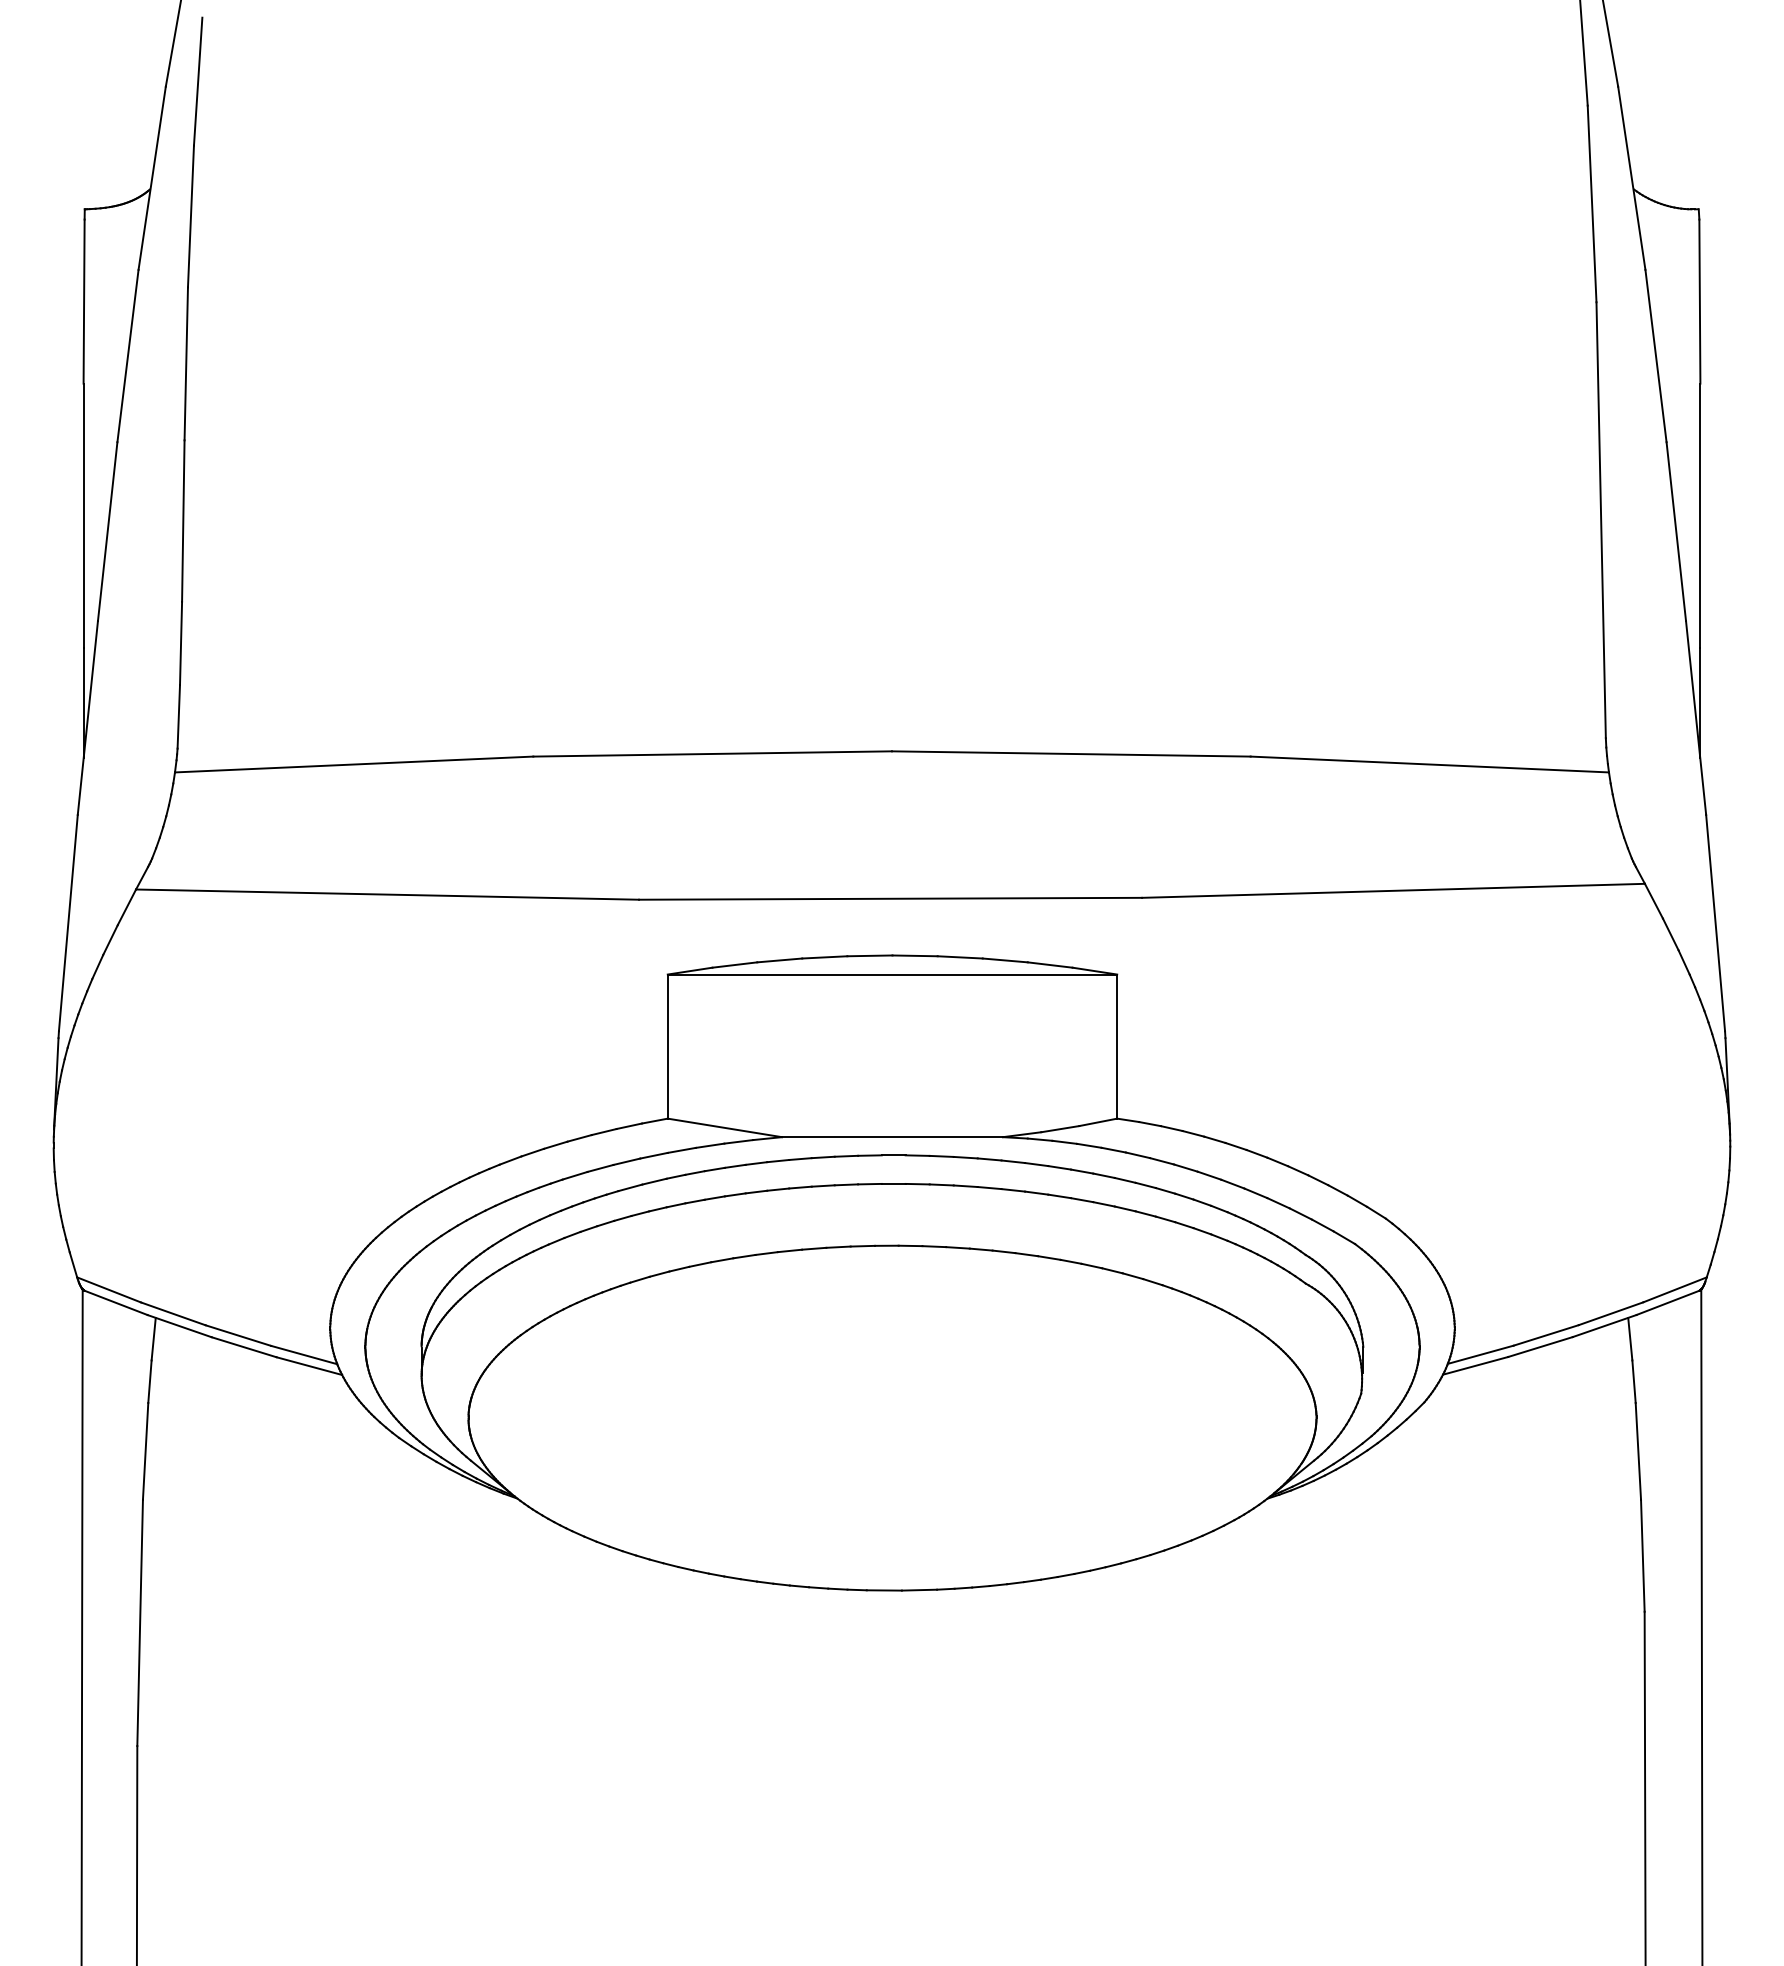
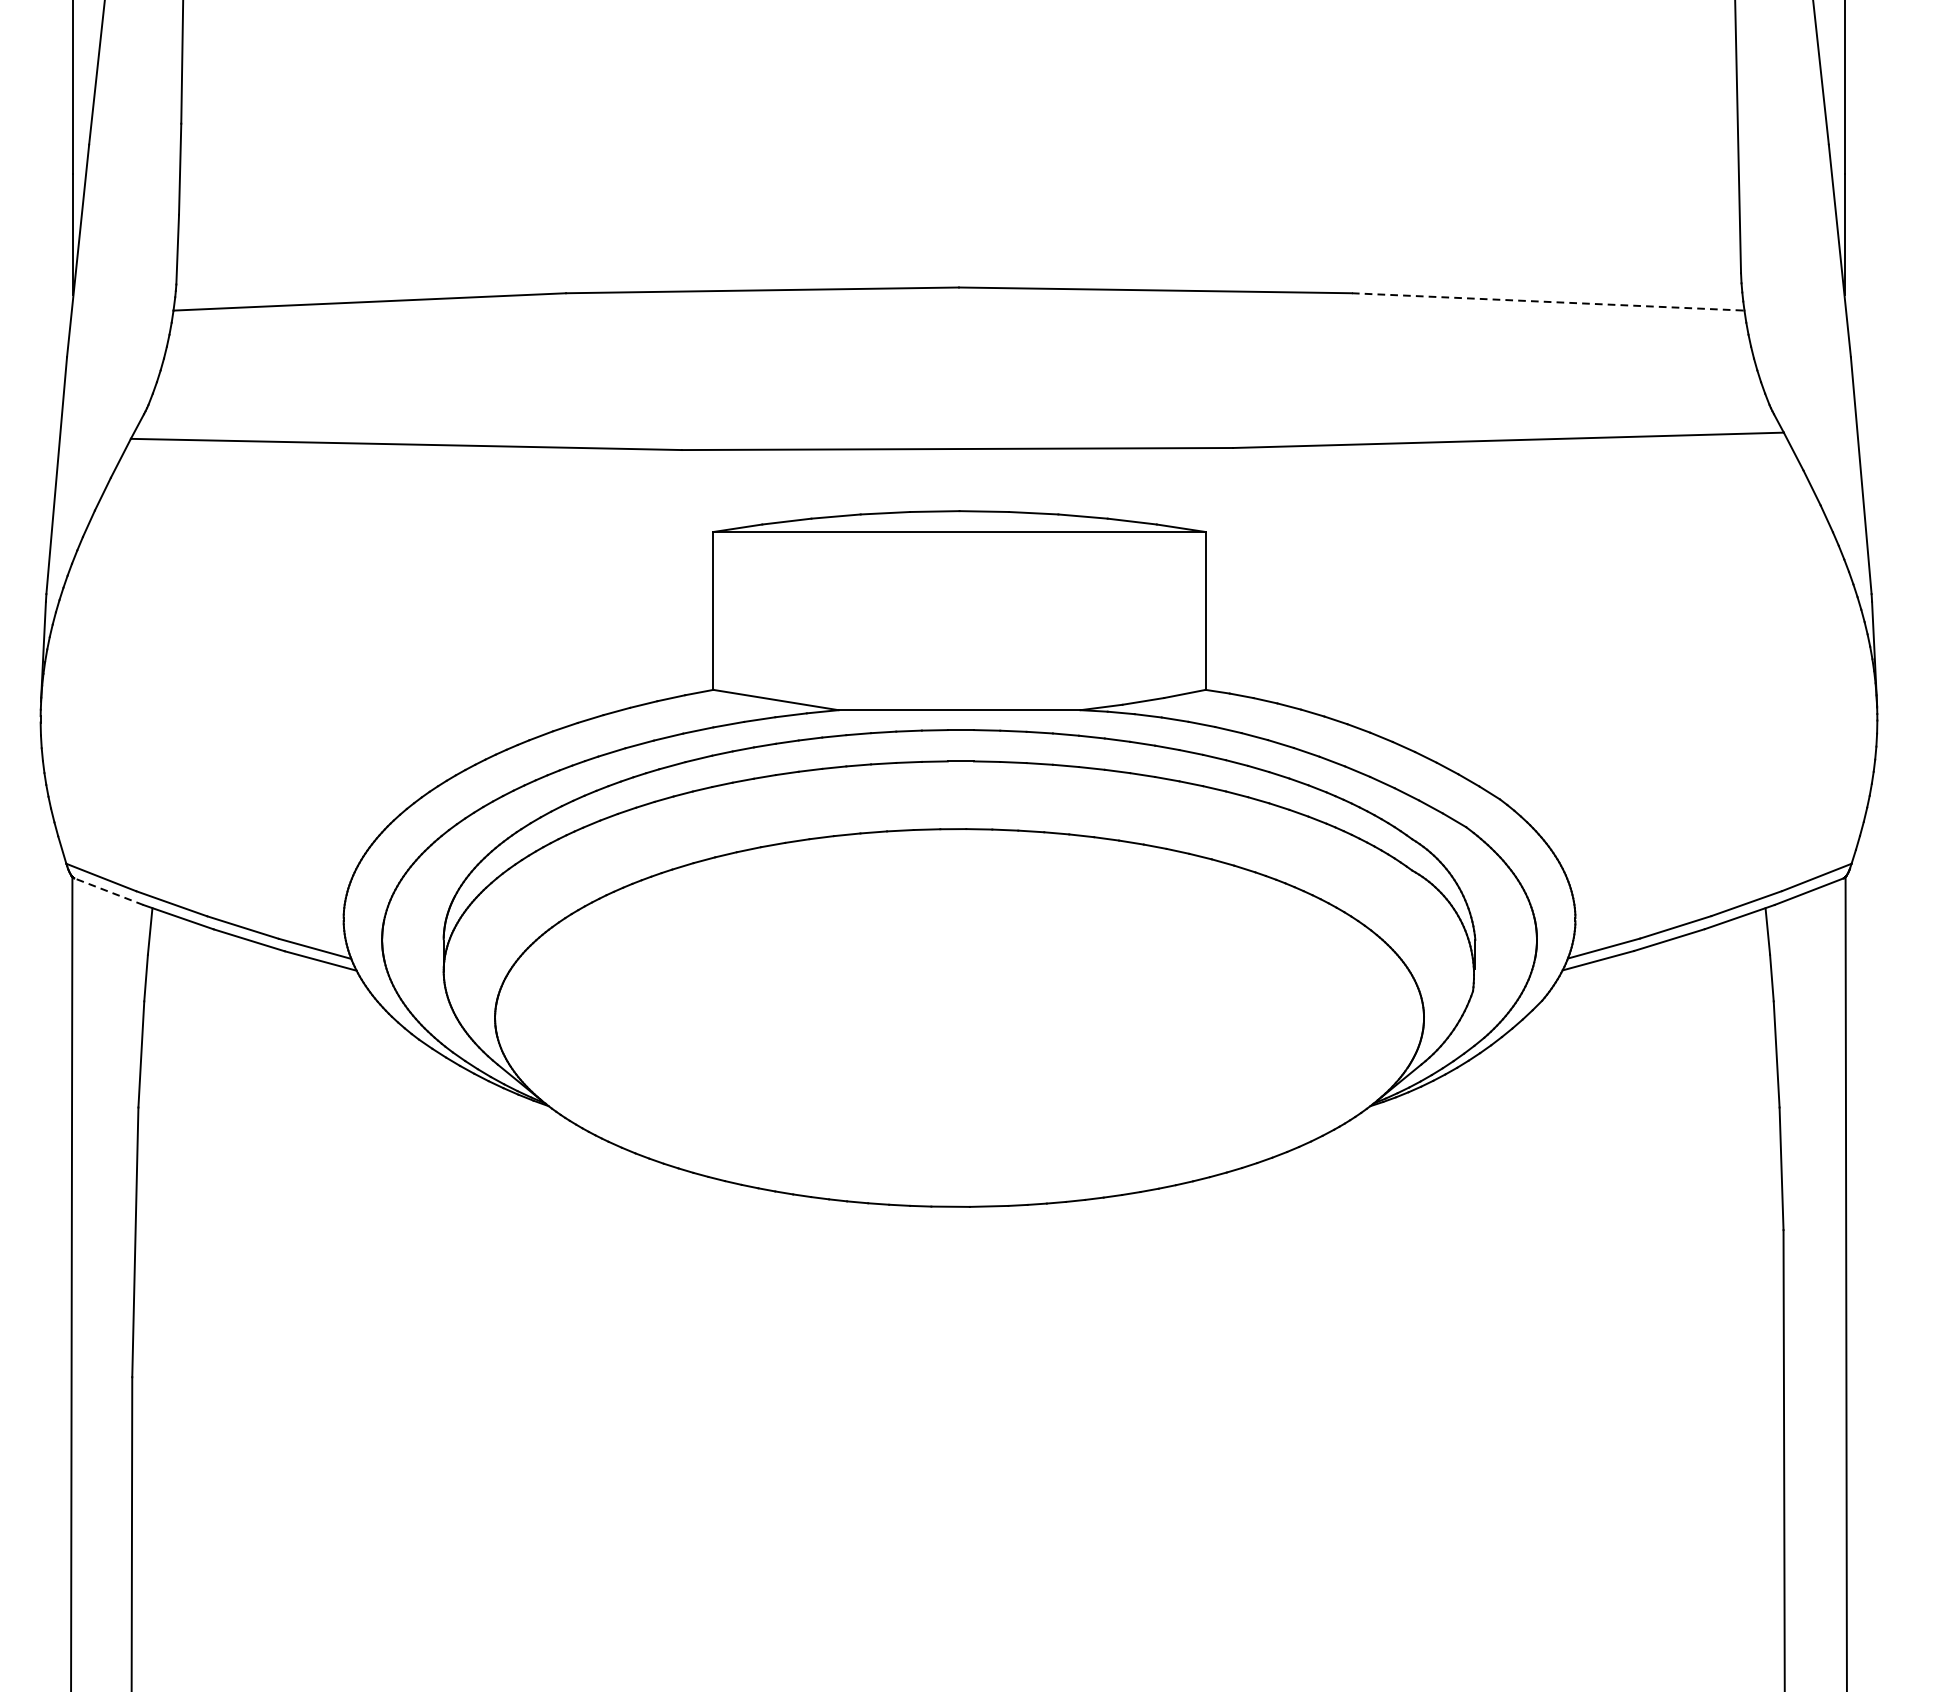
line: (1430, 764) -> (1548, 301), solid -> dashed
line: (115, 1302) -> (108, 891), solid -> dashed

